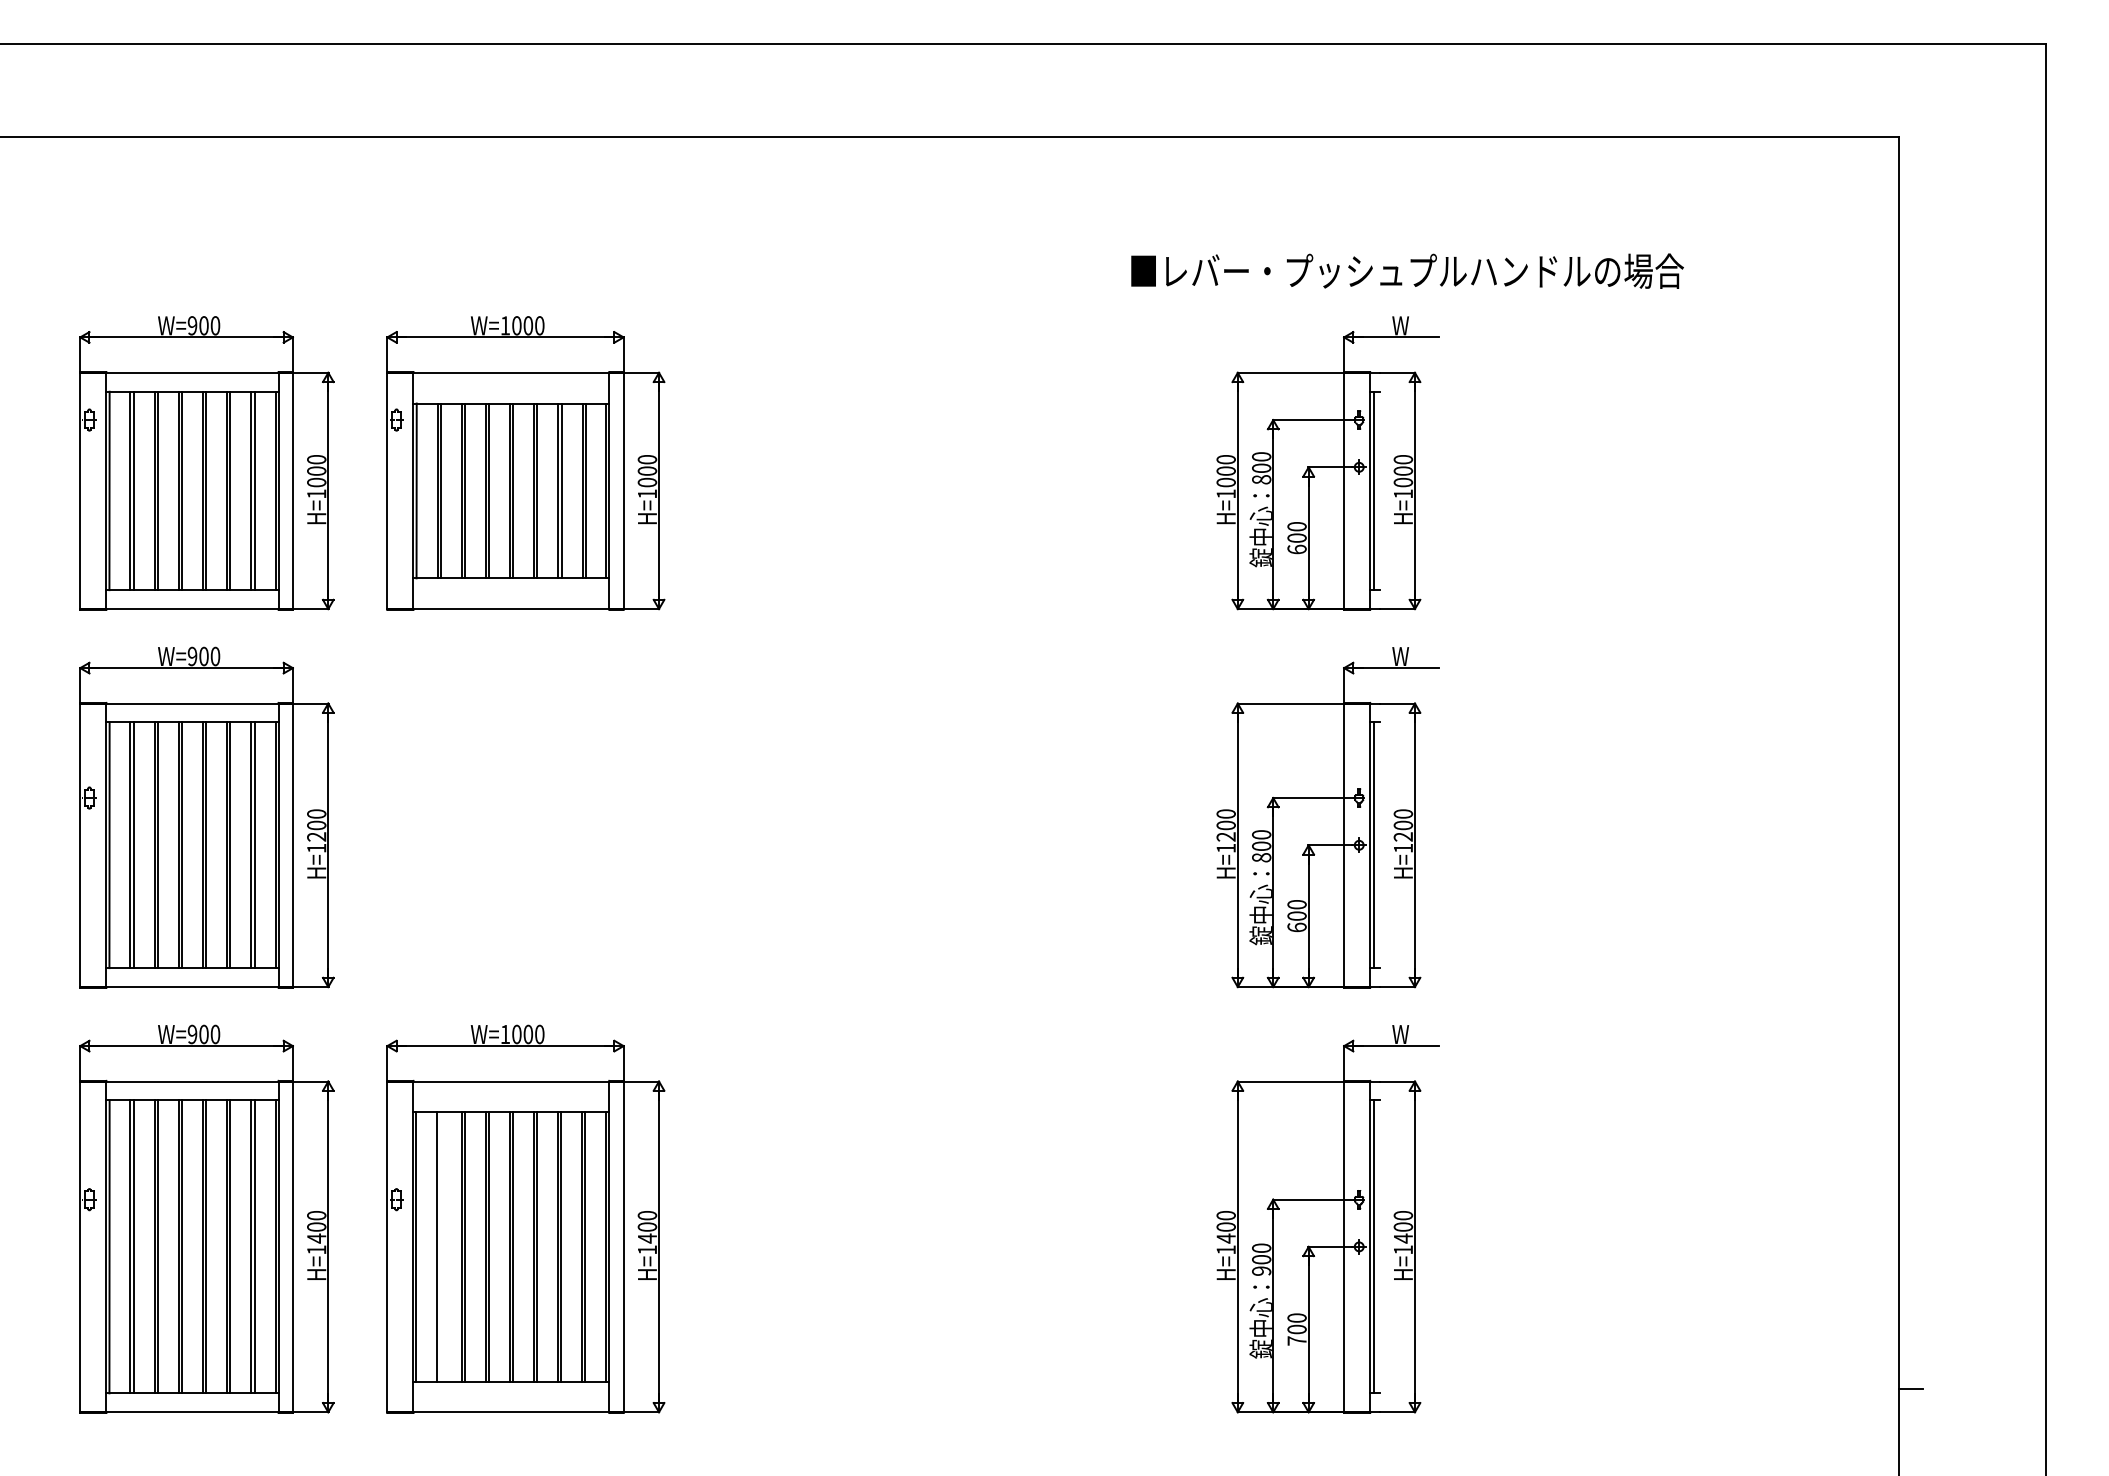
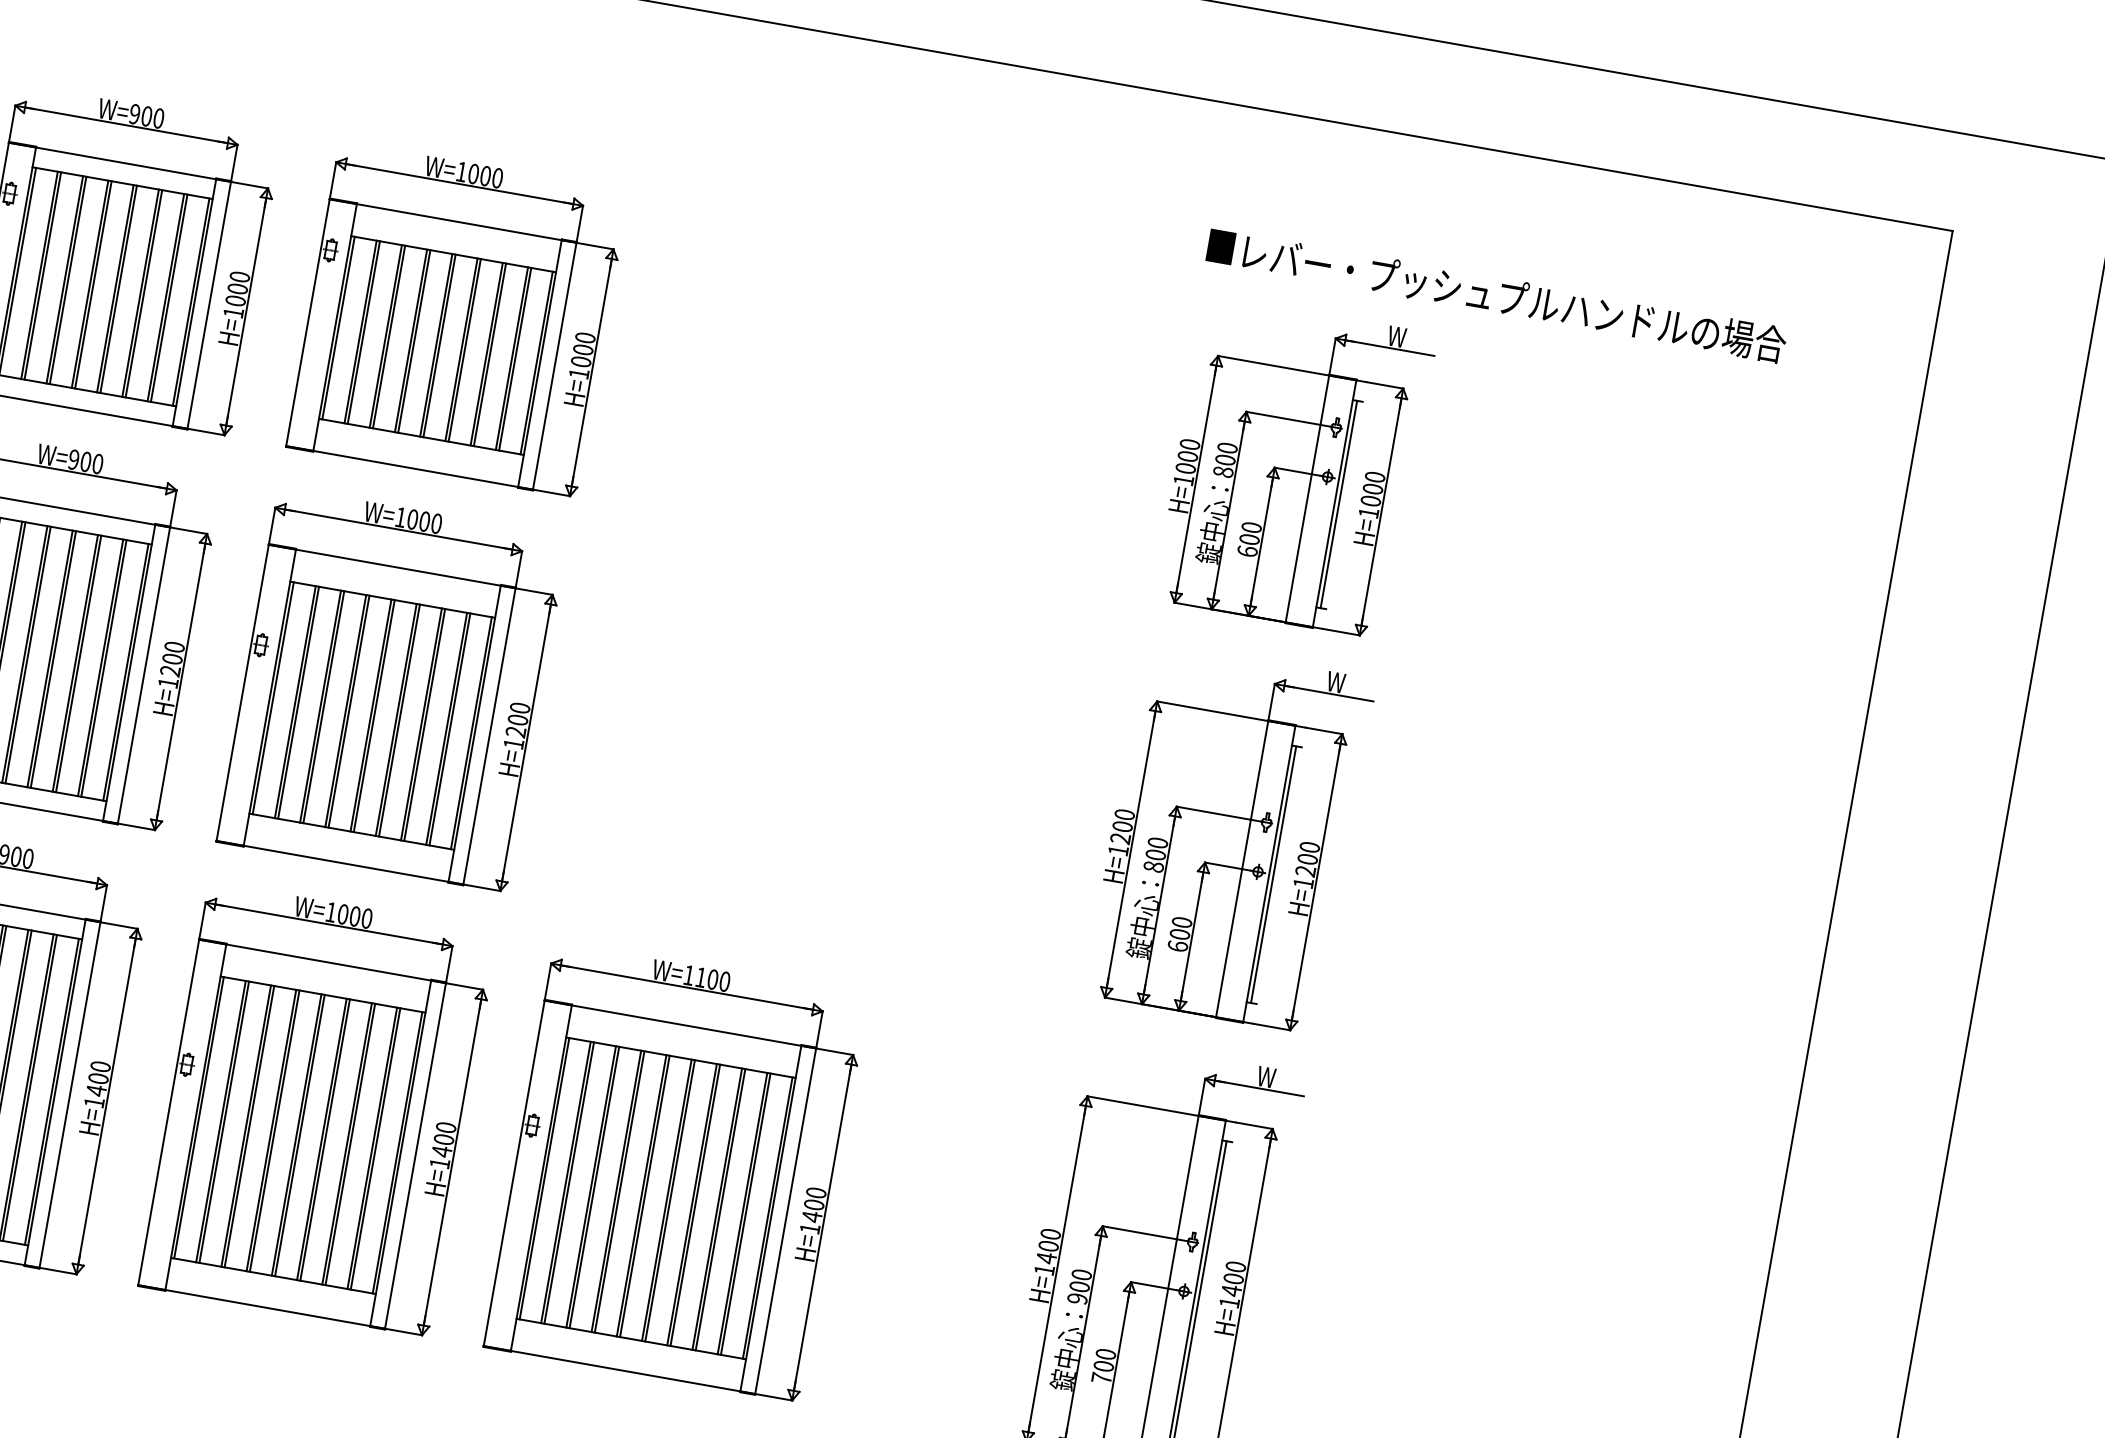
text: (1407, 270) -> (1496, 294), moved
part: (525, 817) -> (392, 689), added
part: (868, 1218) -> (676, 1171), added
line: (440, 1246) -> (224, 1121), added

